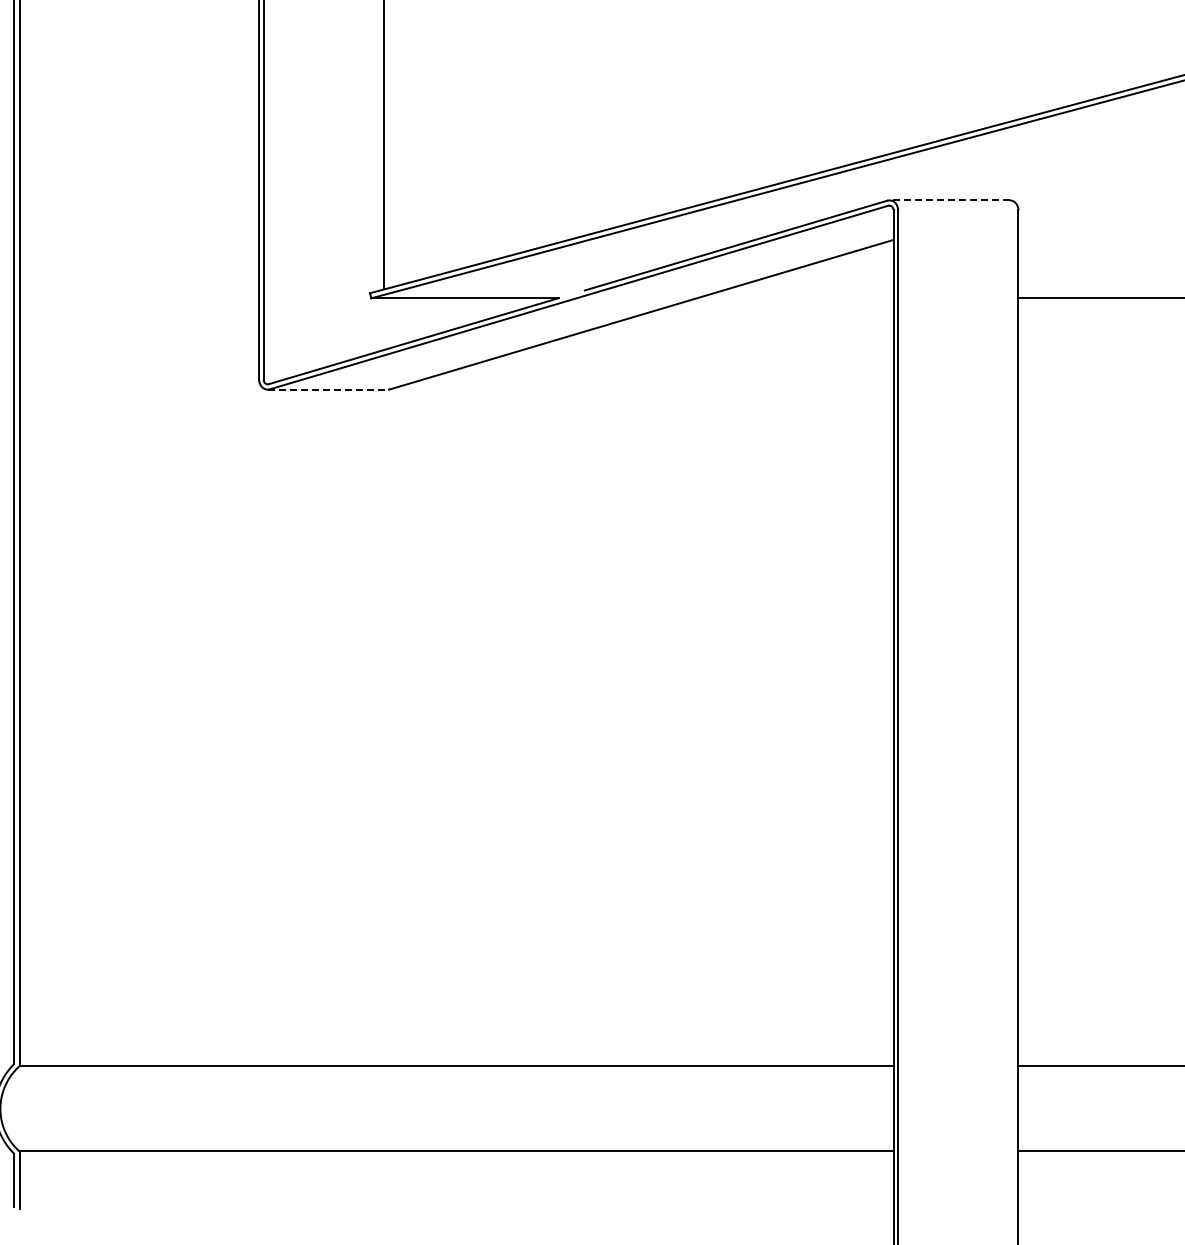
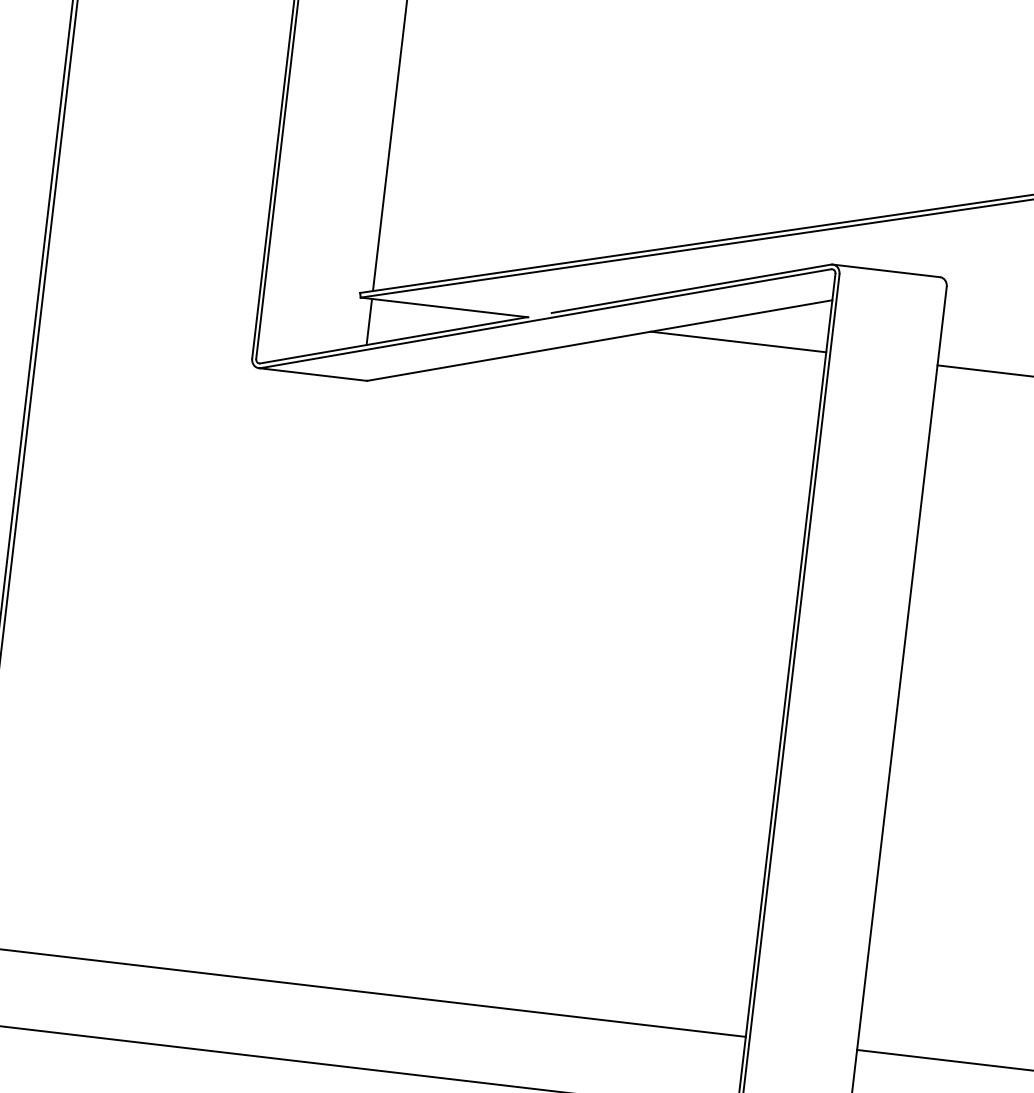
line: (949, 200) -> (886, 270), dashed -> solid
line: (794, 298) -> (737, 342), added
line: (384, 324) -> (369, 322), added
line: (328, 389) -> (312, 374), dashed -> solid

